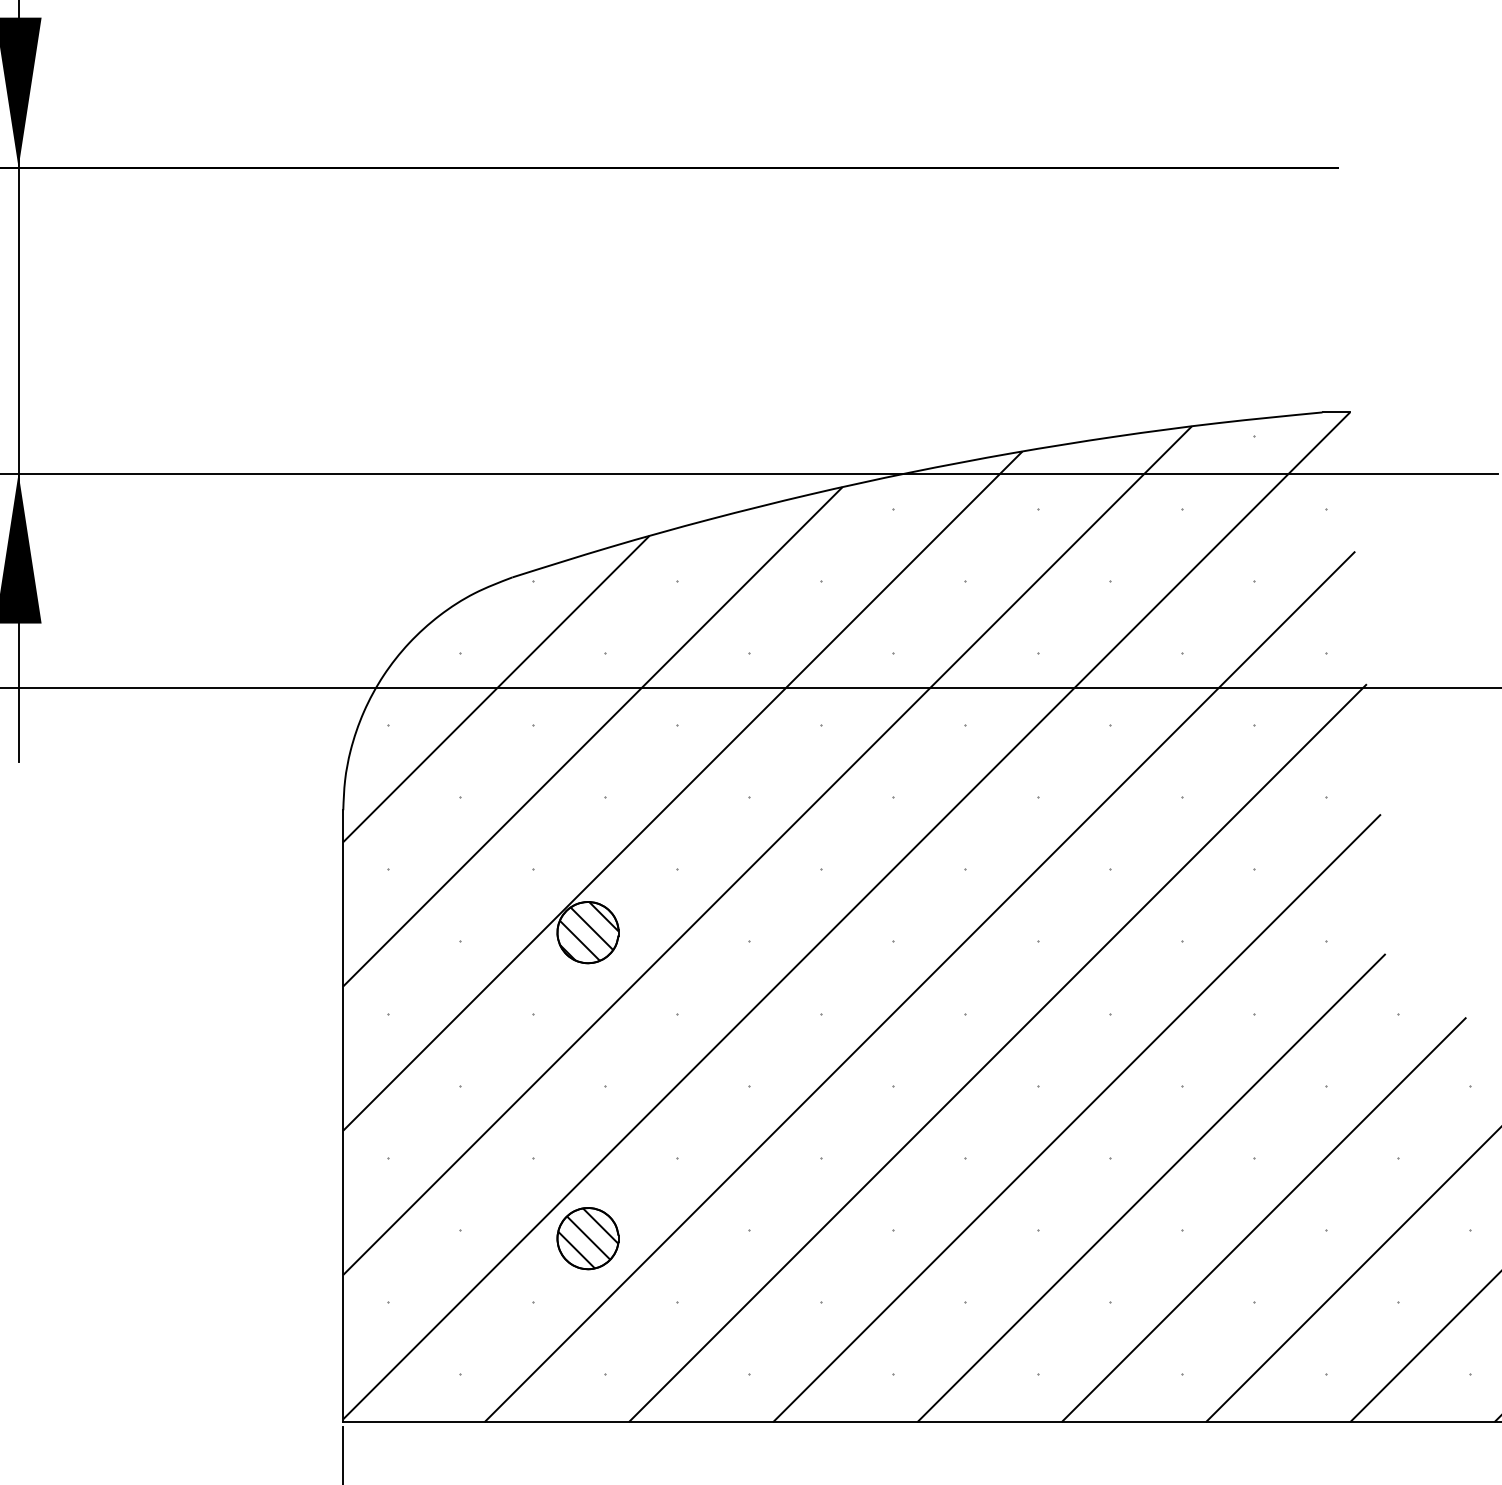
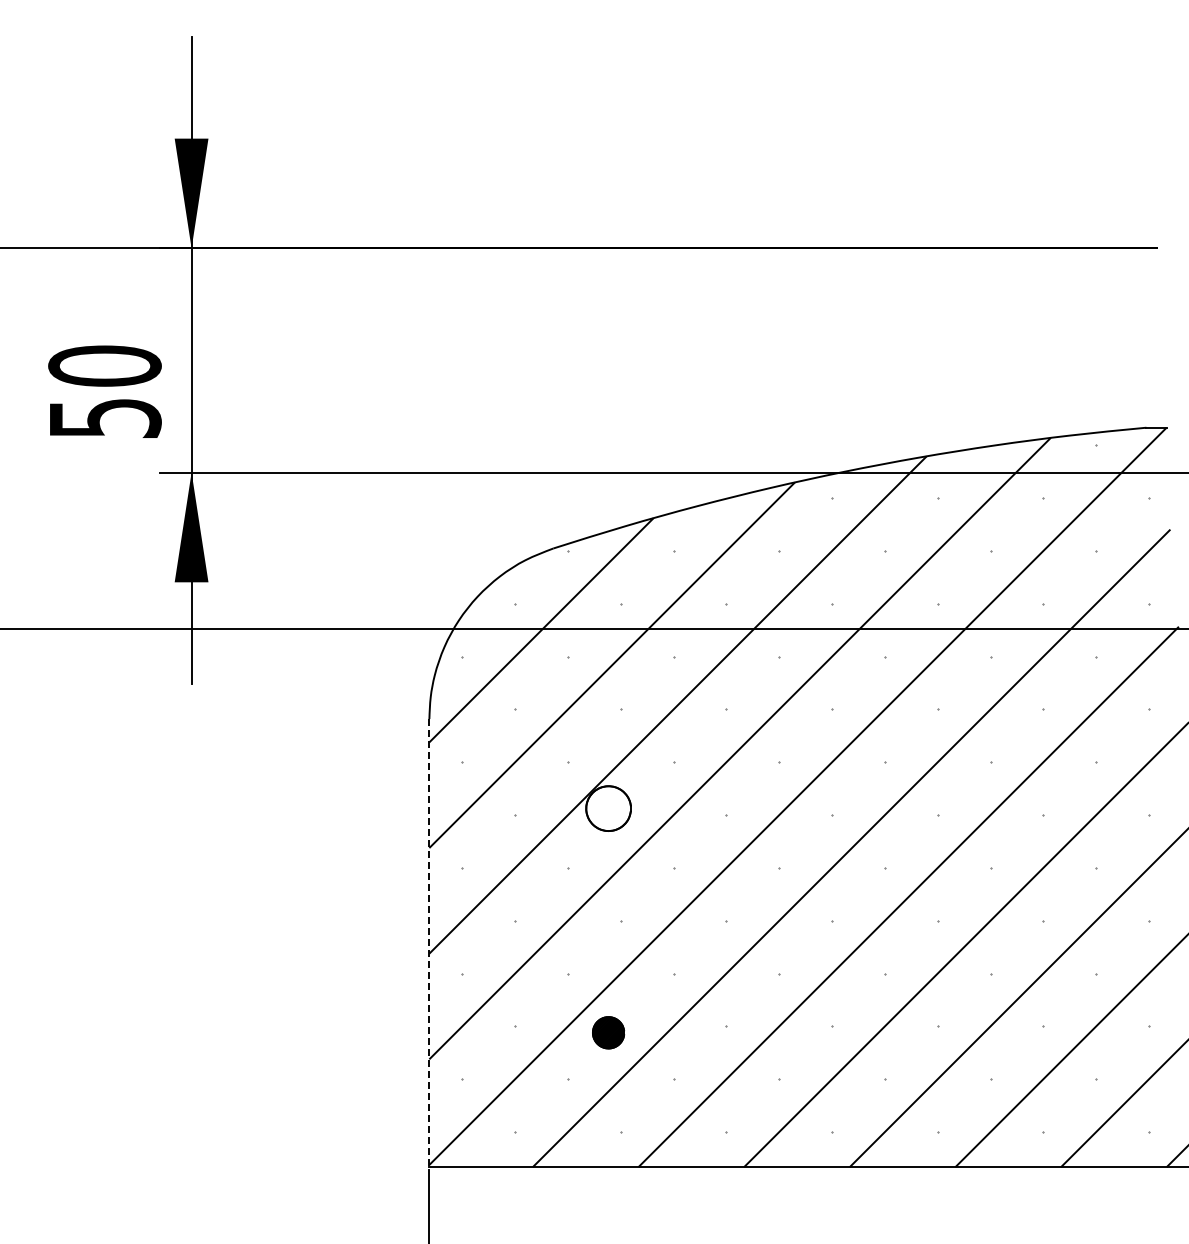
hatch: (589, 931) -> (609, 807), removed
line: (343, 1116) -> (429, 943), solid -> dashed
part: (587, 1238) -> (608, 1032), size x0.7

